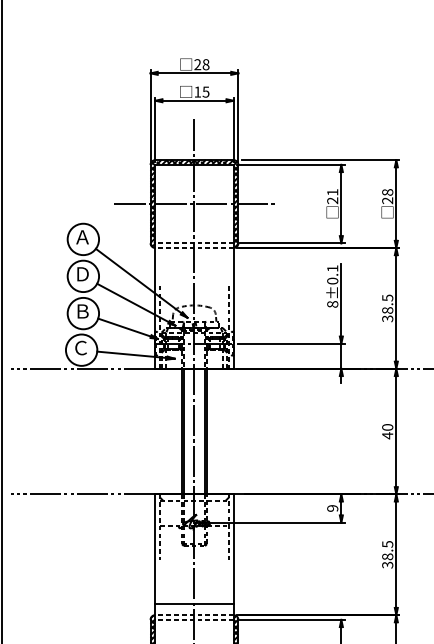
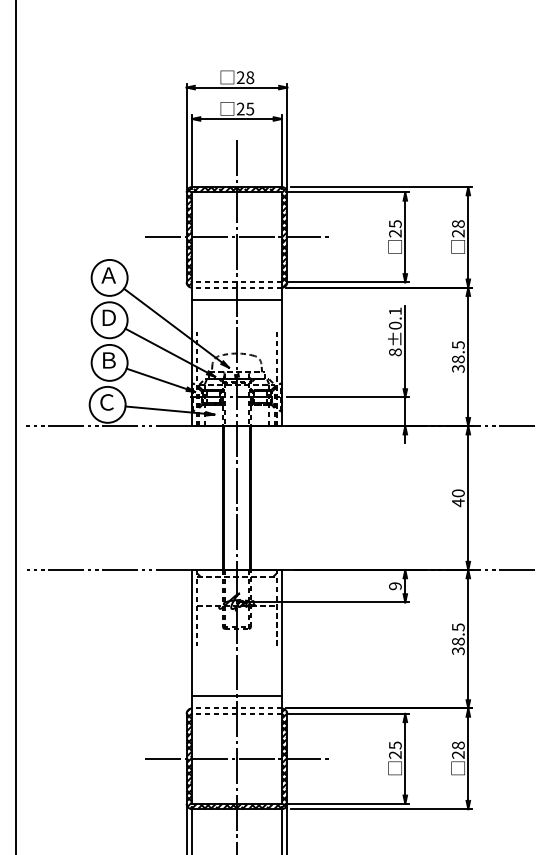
text: (197, 91) -> (240, 108), 15 -> 25
text: (332, 192) -> (395, 224), 21 -> 25
line: (194, 259) -> (236, 300), added

